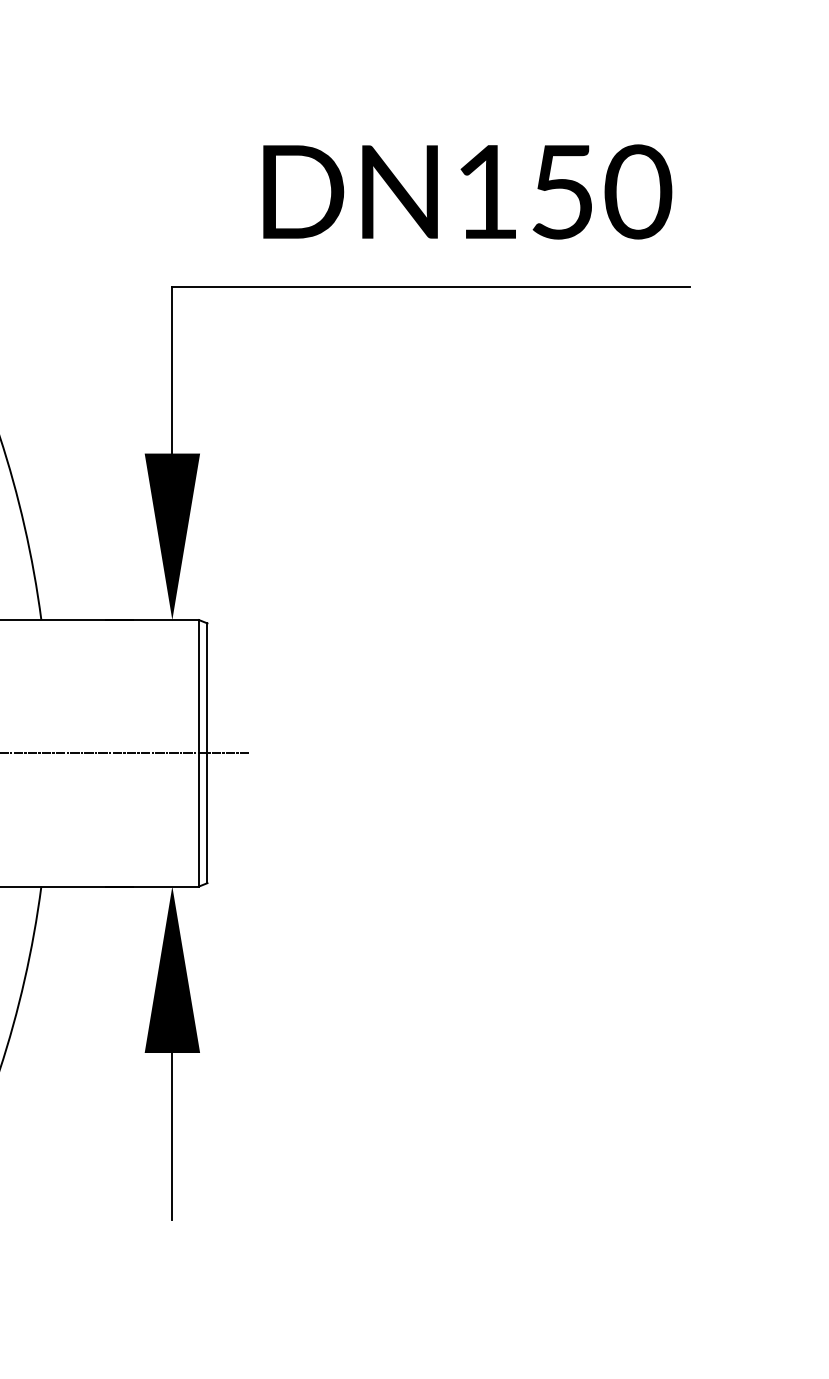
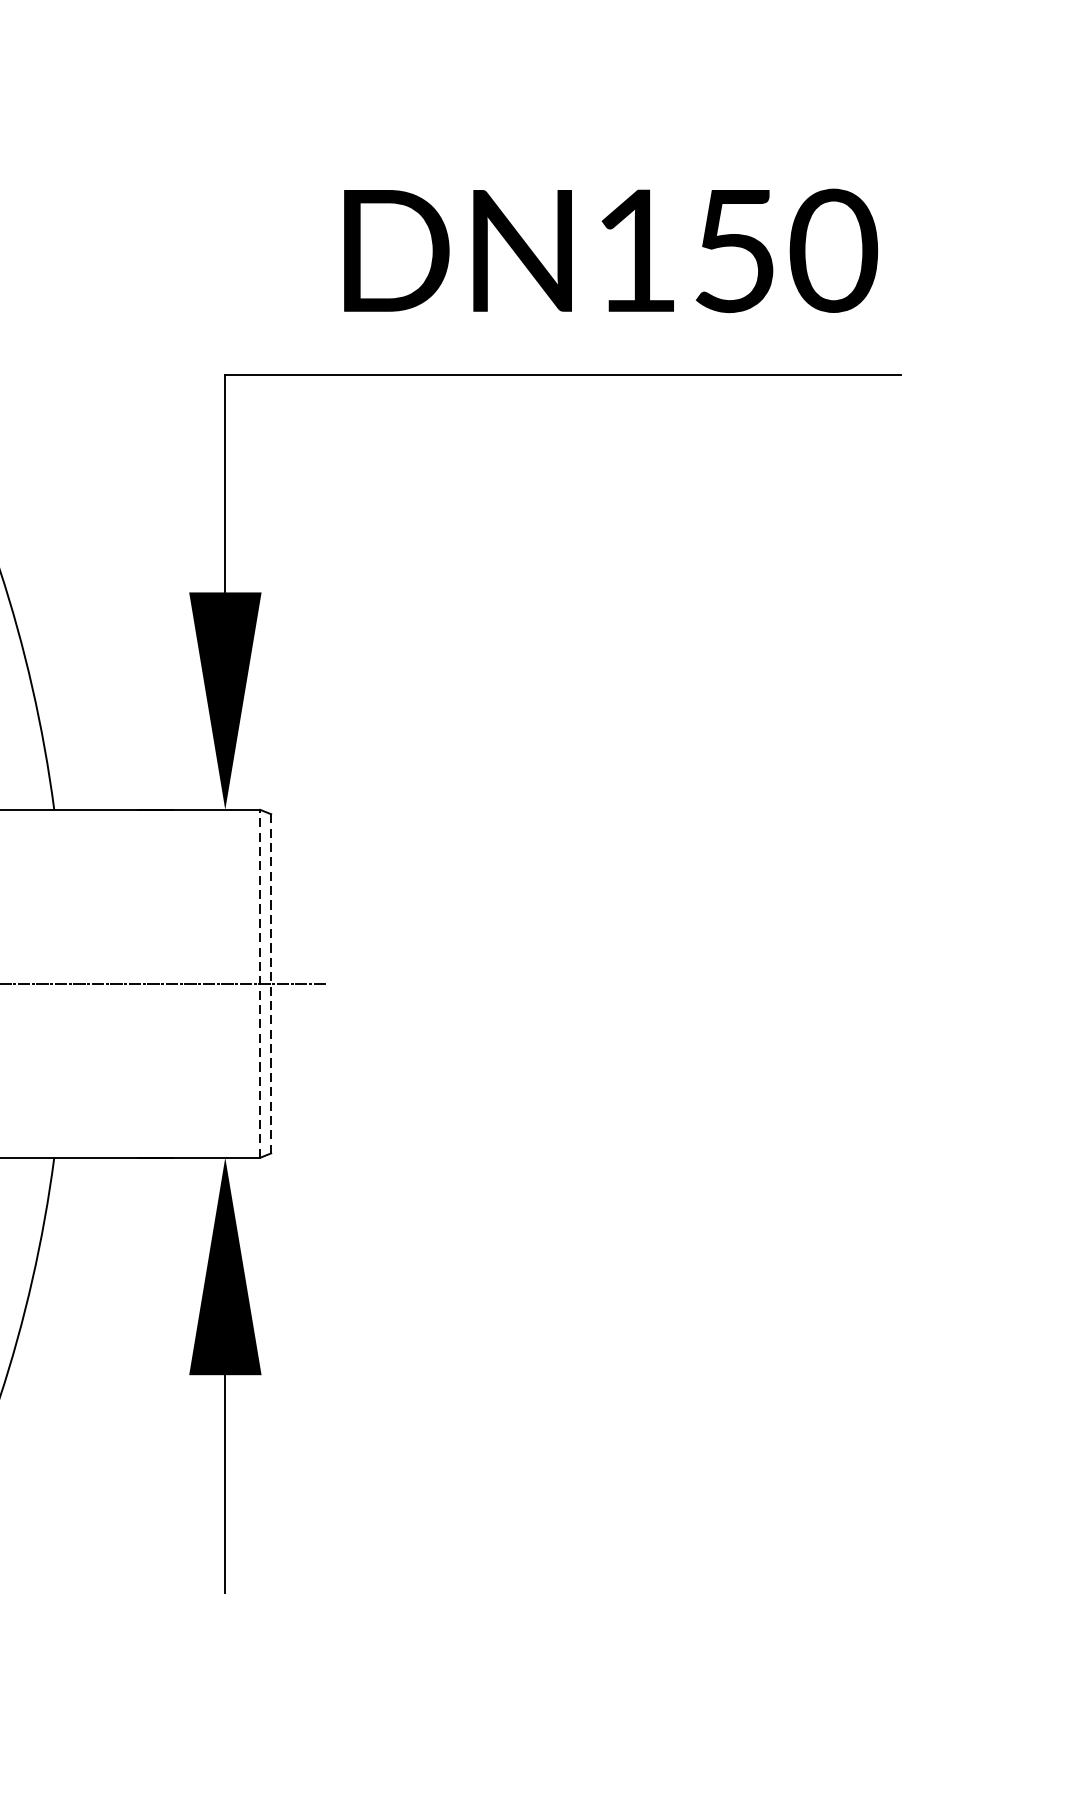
line: (199, 752) -> (260, 982), solid -> dashed
line: (207, 753) -> (271, 984), solid -> dashed

